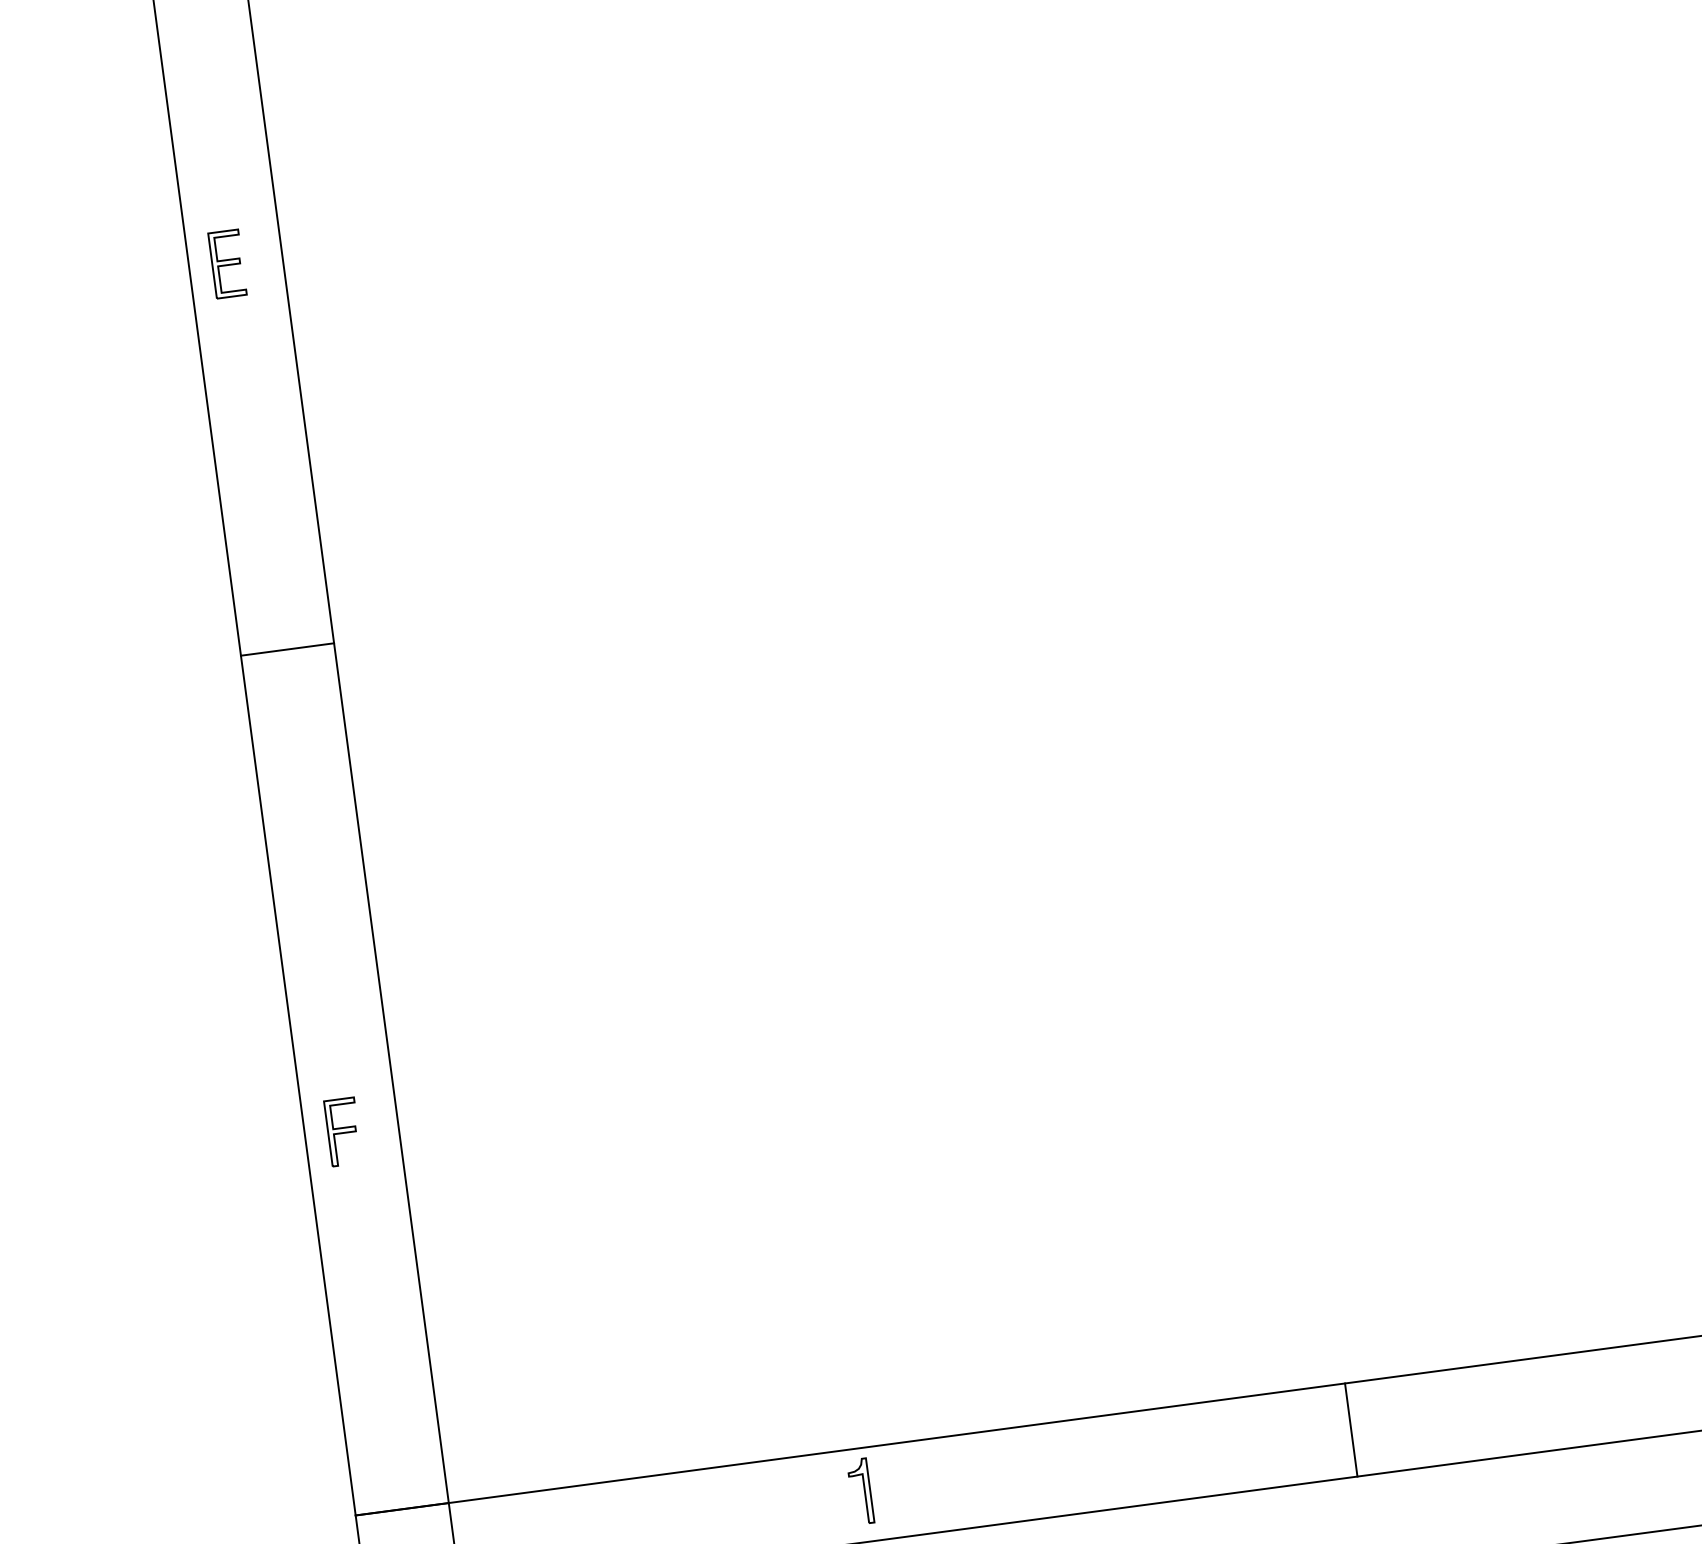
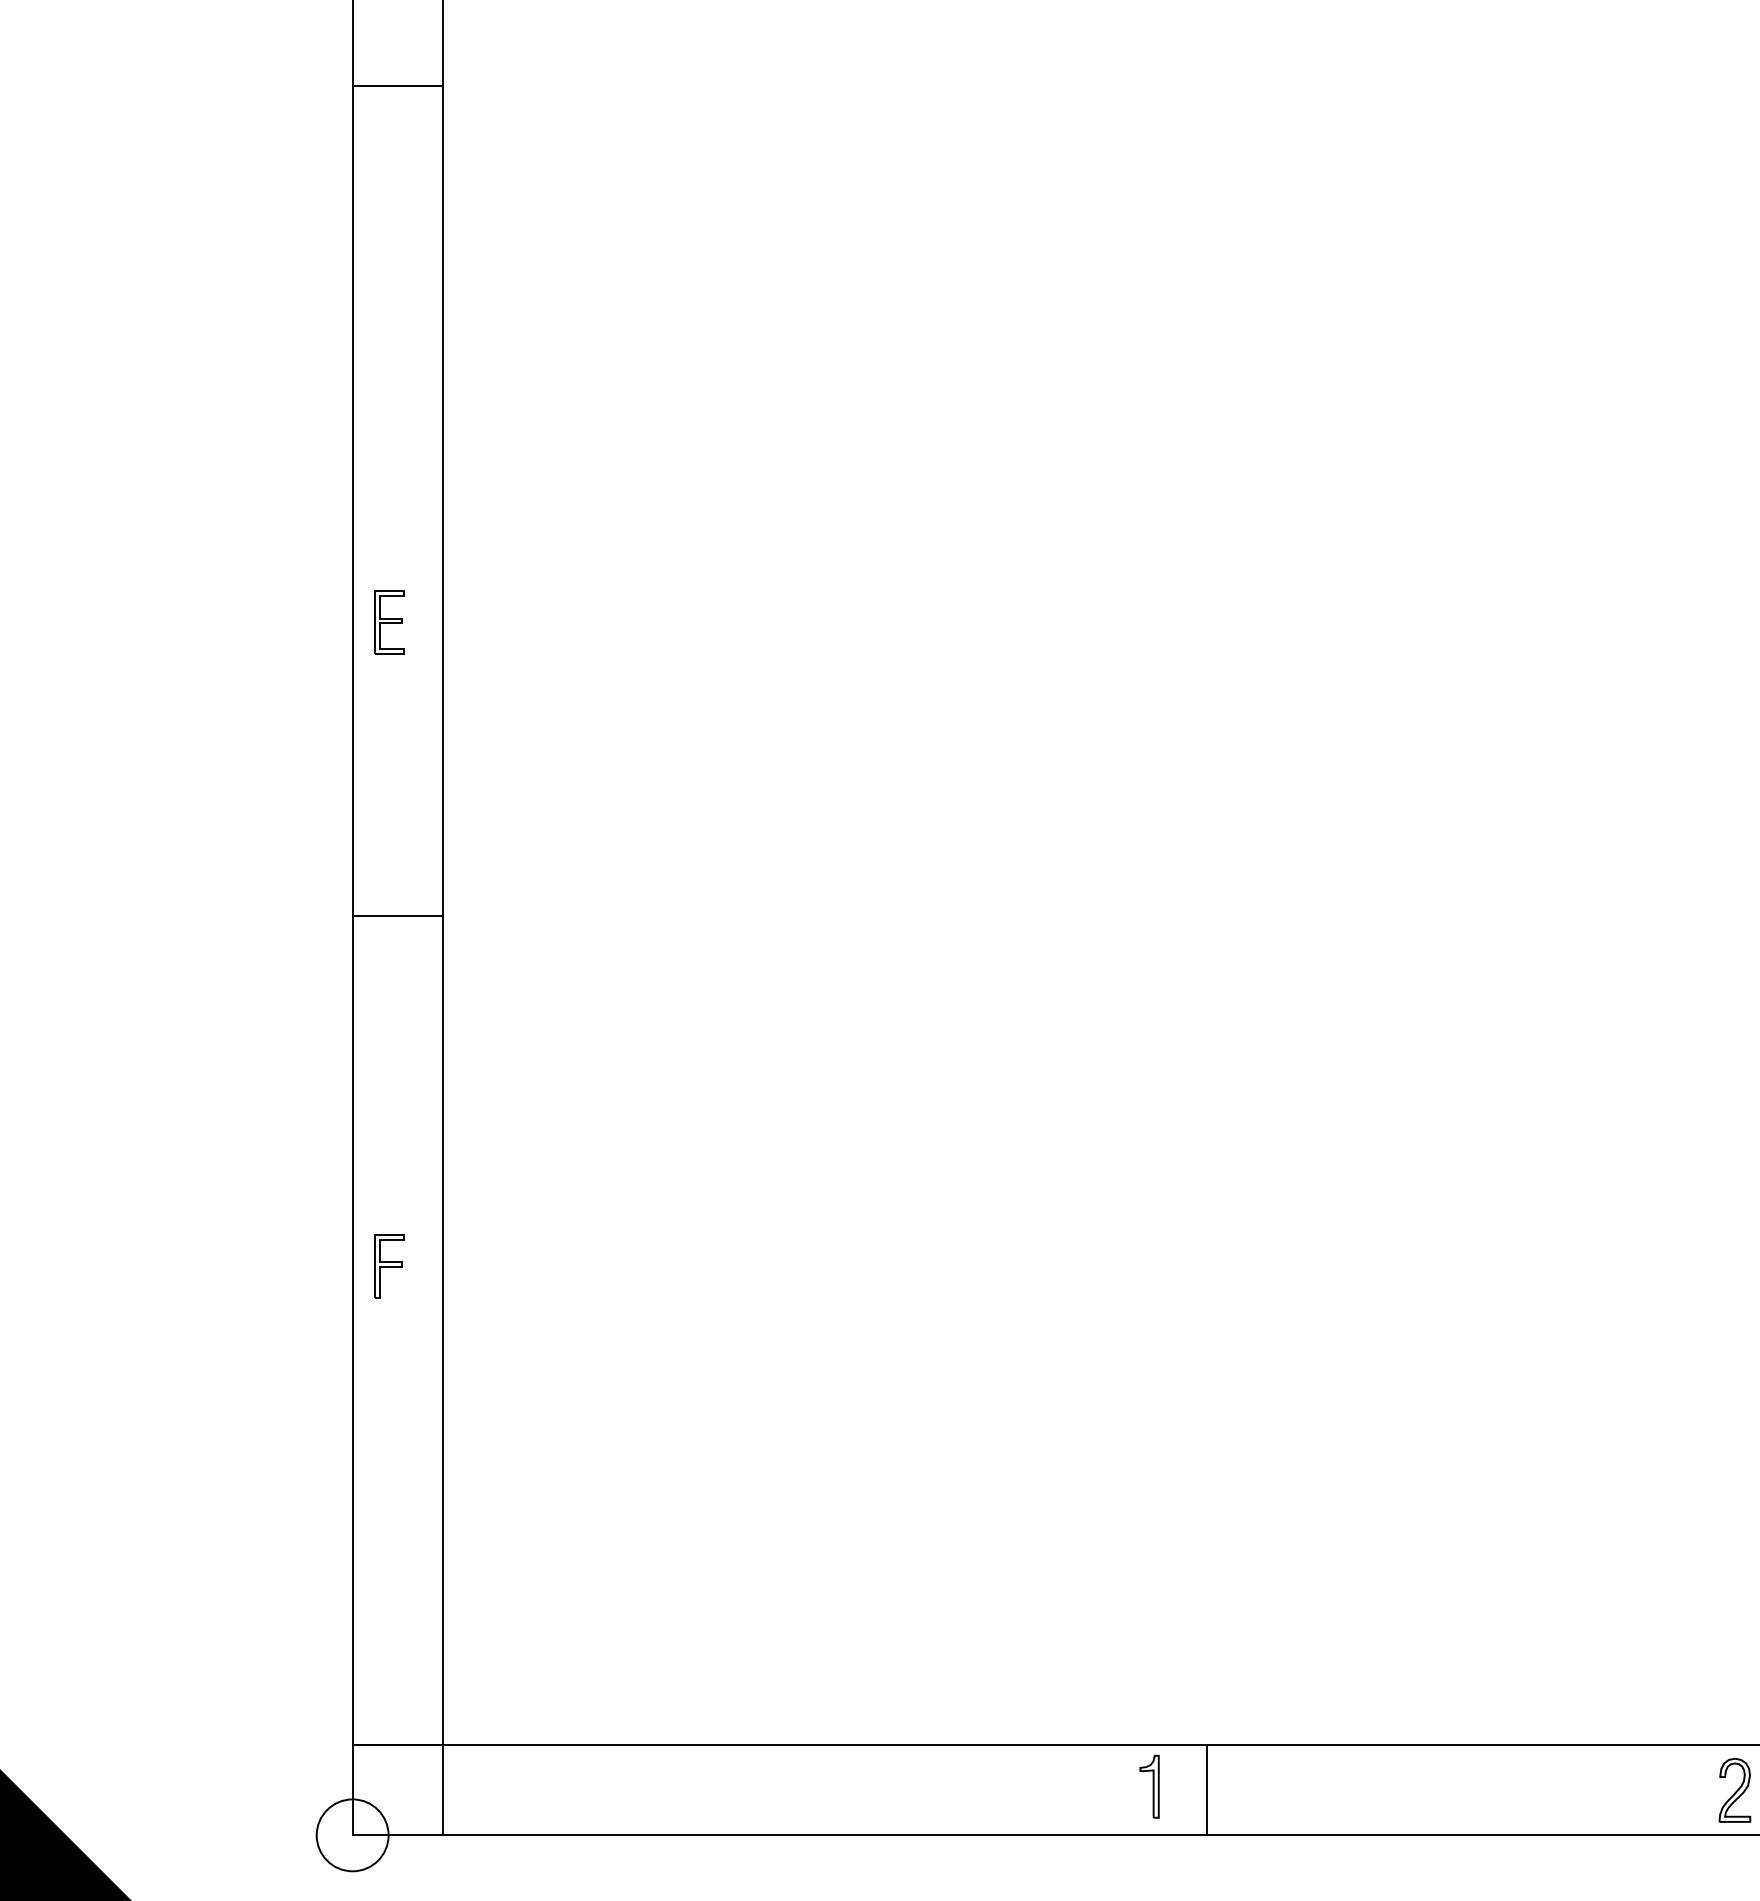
part: (227, 264) -> (389, 622), moved
part: (343, 1132) -> (389, 1266), moved
line: (1351, 1430) -> (1206, 1790), moved
part: (860, 1491) -> (1149, 1786), moved

